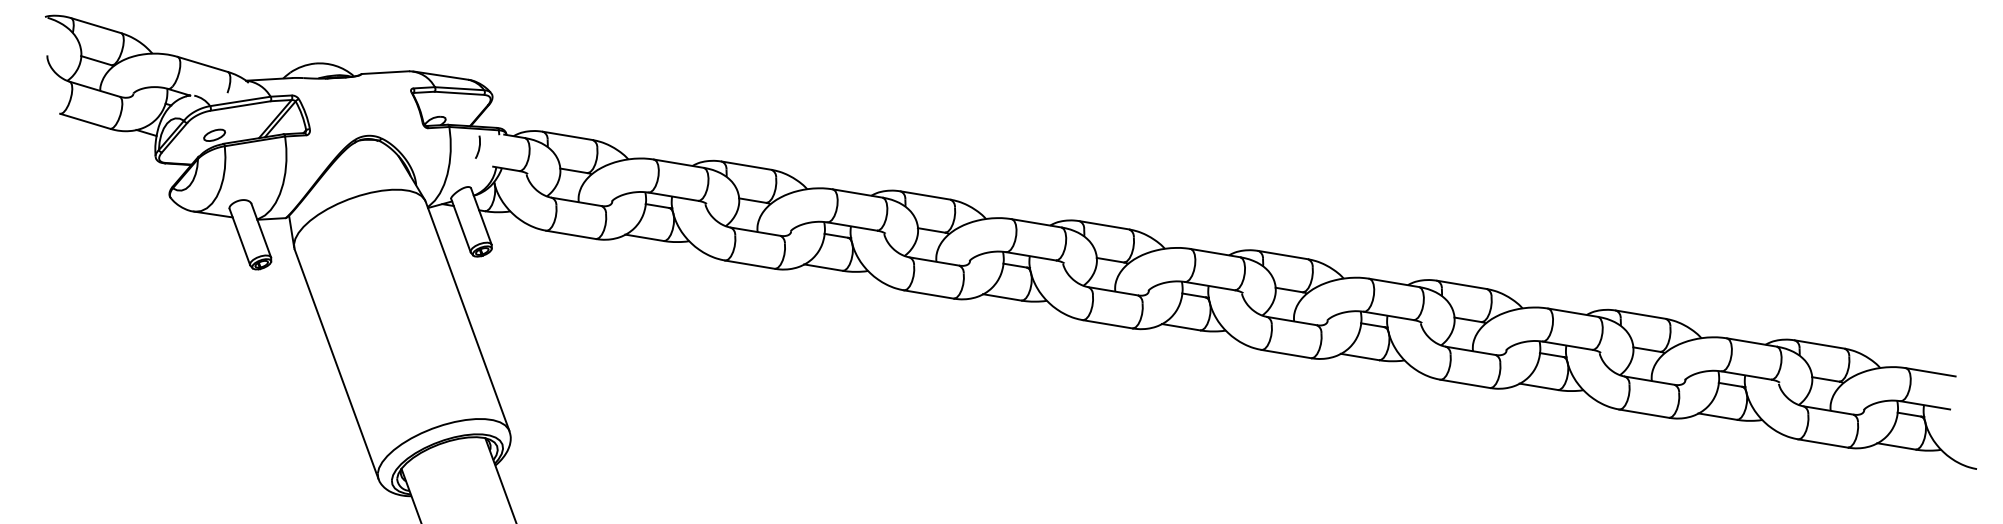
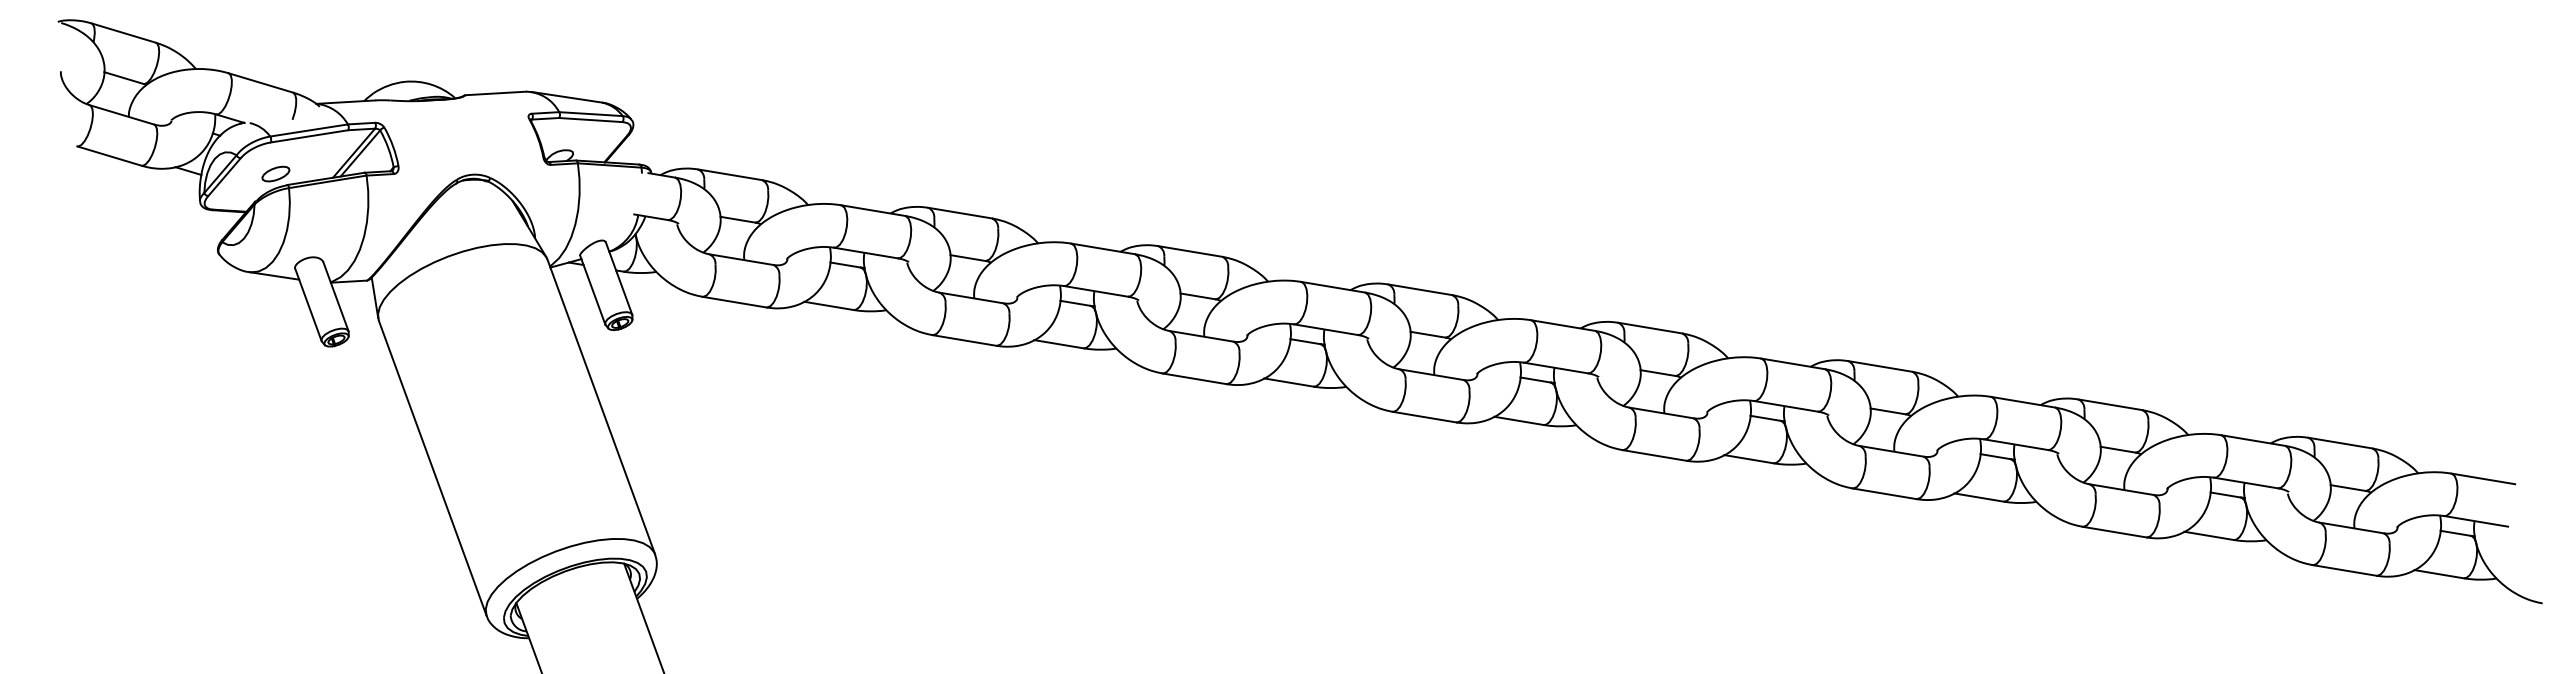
arc: (478, 147) -> (615, 189), removed

